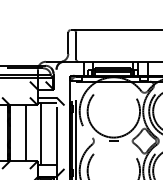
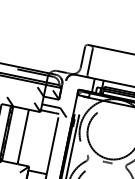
line: (41, 134) -> (38, 141), removed

